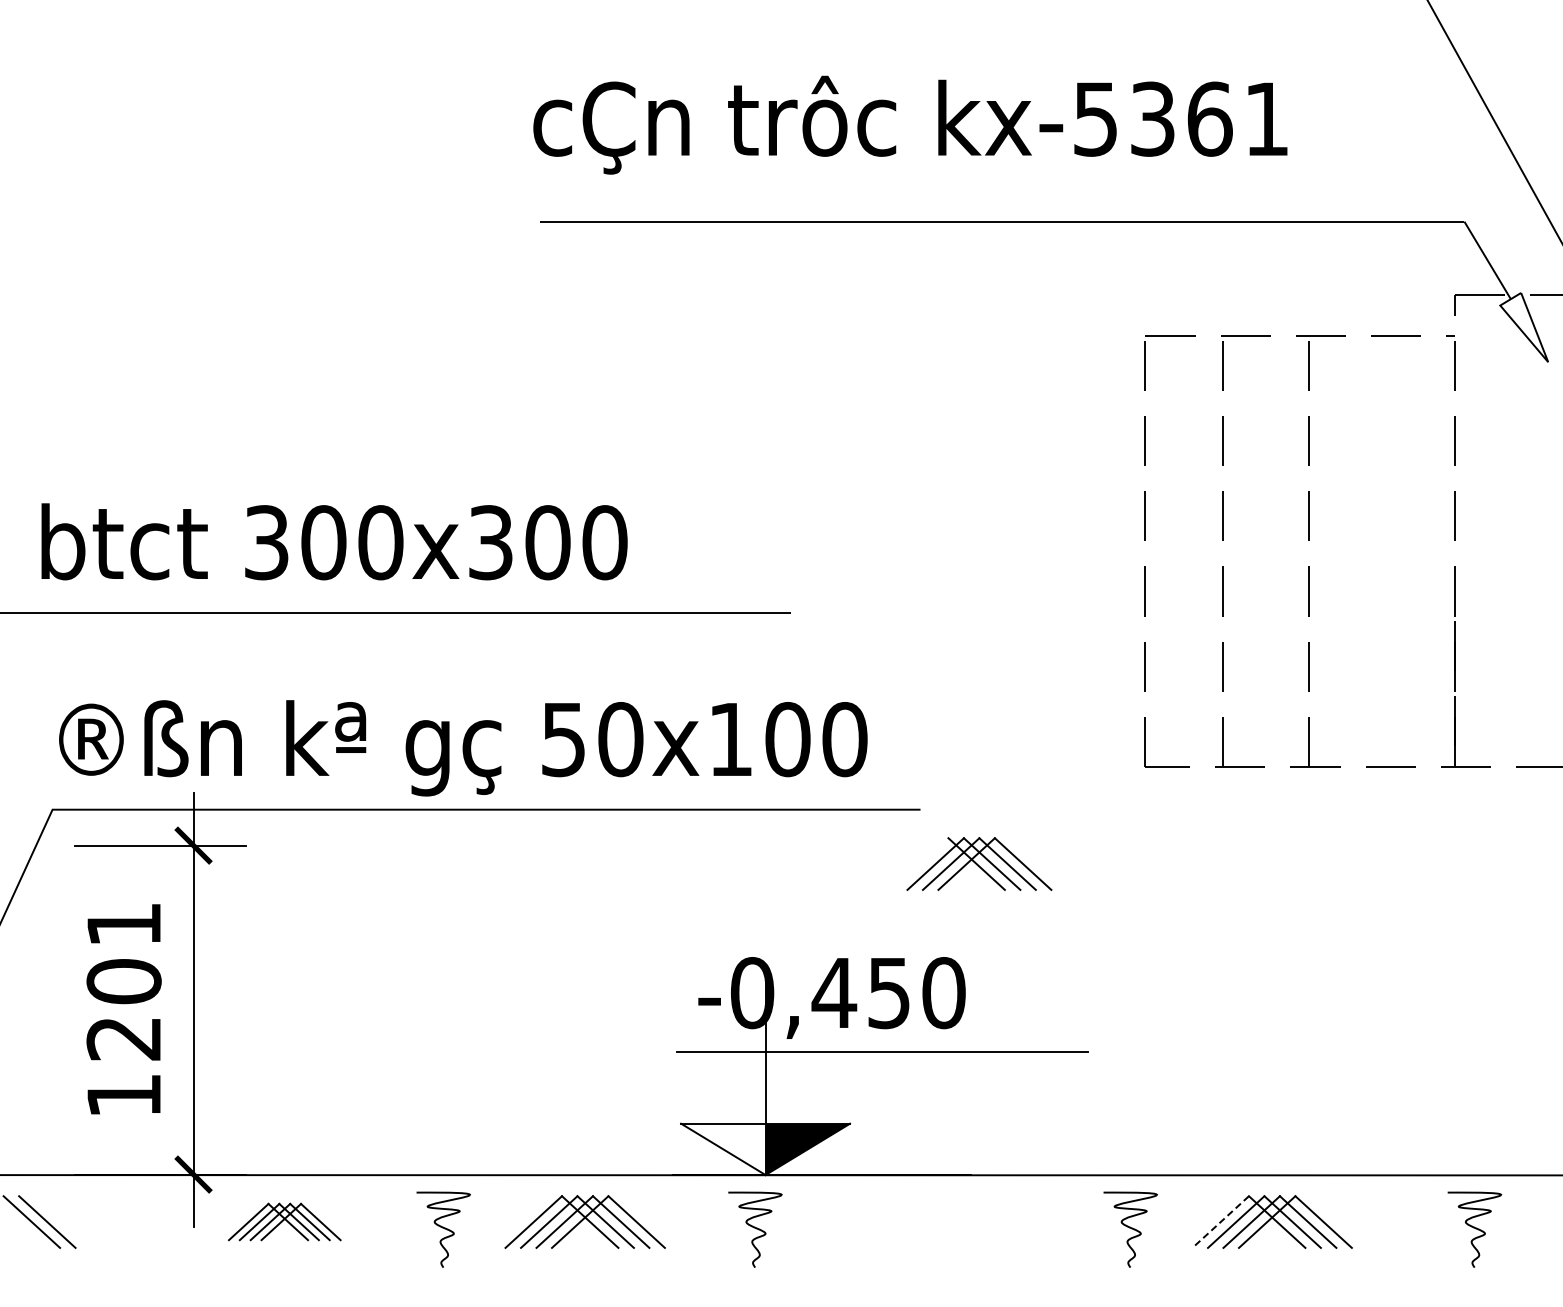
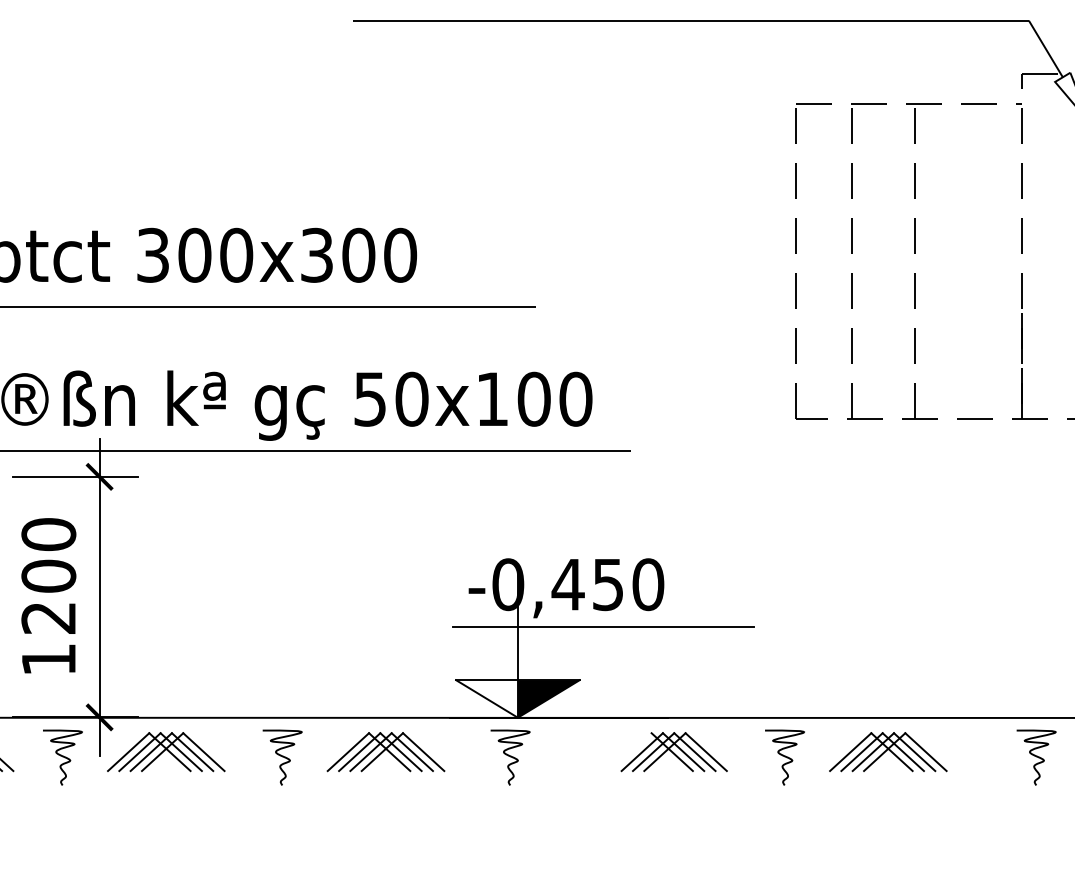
part: (979, 863) -> (674, 751), moved
text: (123, 924) -> (48, 534), 1201 -> 1200
part: (284, 1221) -> (166, 751), size x1.43
line: (1220, 1222) -> (850, 752), dashed -> solid
curve: (143, 1228) -> (63, 756), added

